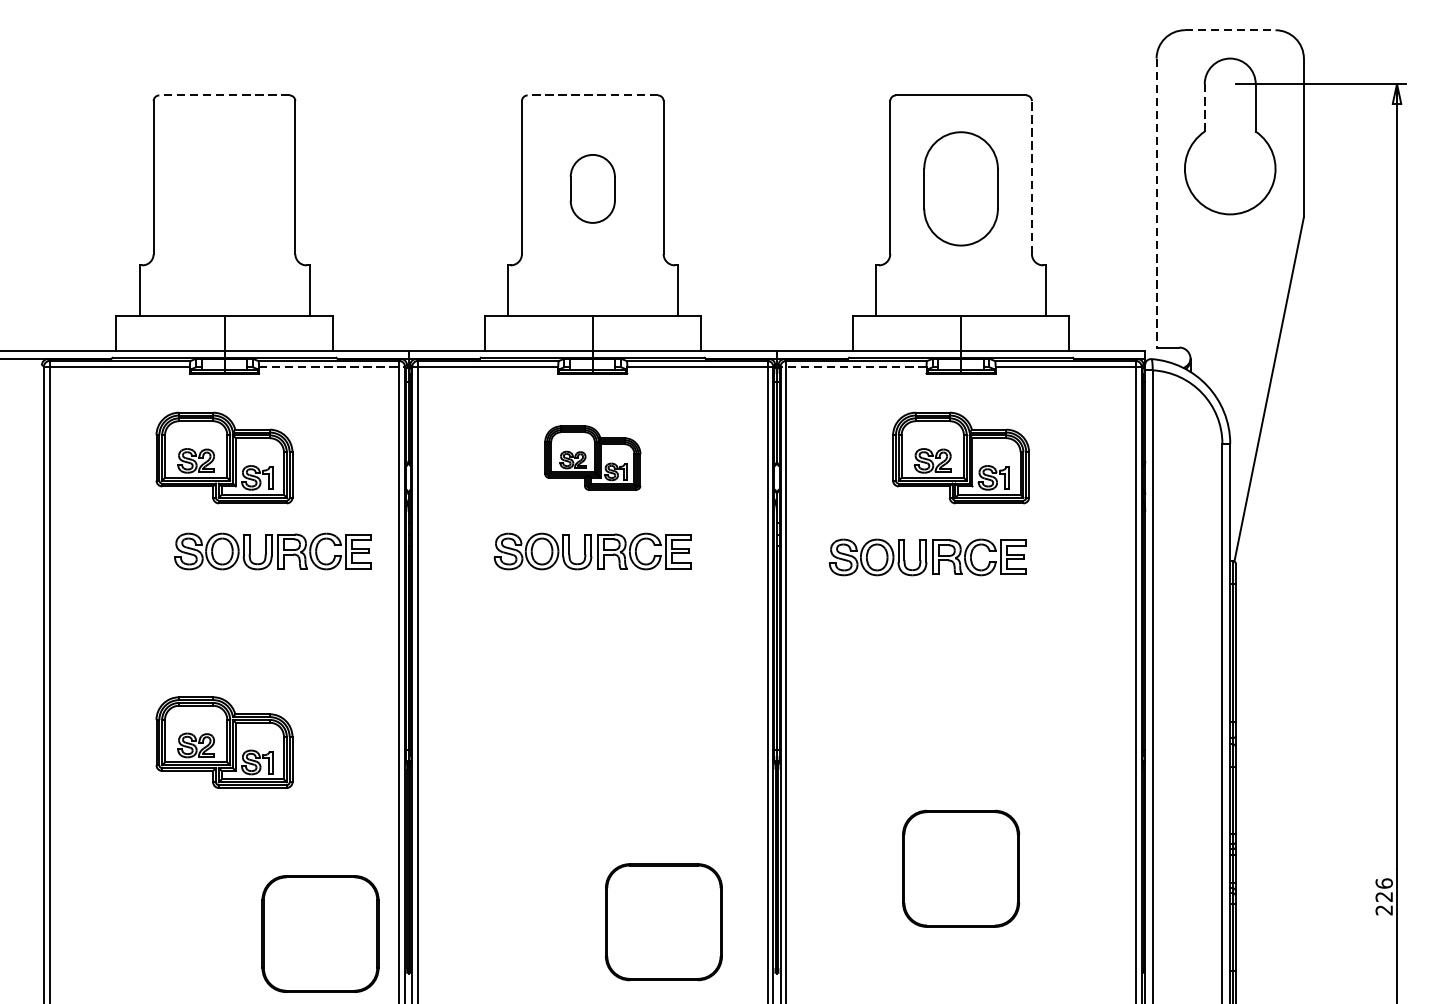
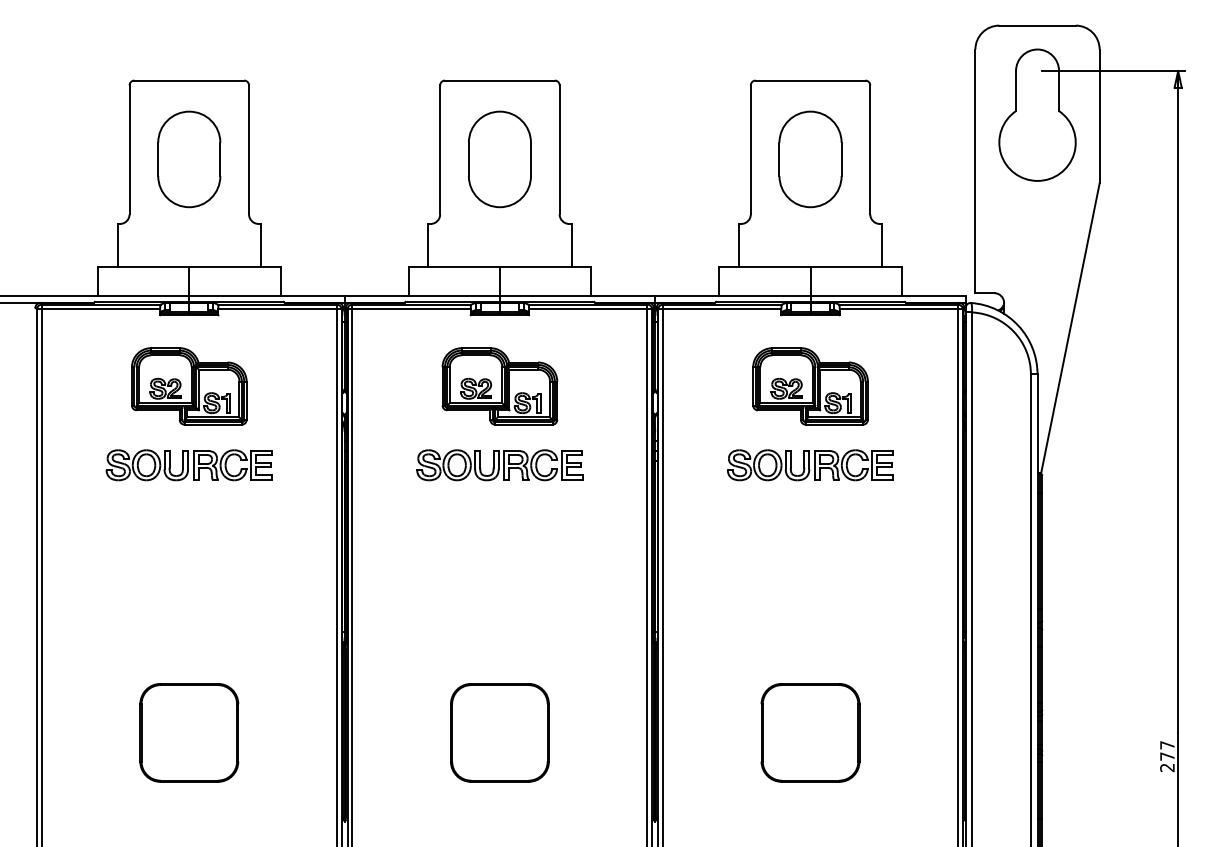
line: (1231, 30) -> (1038, 25), dashed -> solid
line: (224, 95) -> (189, 80), dashed -> solid
line: (592, 95) -> (499, 80), dashed -> solid
line: (1205, 107) -> (1016, 90), dashed -> solid
line: (1032, 177) -> (870, 149), dashed -> solid
part: (224, 188) -> (189, 159), added
part: (592, 188) -> (499, 159), size x1.67
line: (1156, 203) -> (975, 171), dashed -> solid
line: (332, 366) -> (280, 309), dashed -> solid
line: (853, 366) -> (719, 309), dashed -> solid
part: (592, 458) -> (499, 386), size x1.43
part: (272, 551) -> (188, 465), moved
part: (927, 557) -> (810, 465), moved
part: (224, 742) -> (189, 626), removed
text: (1384, 889) -> (1167, 750), 226 -> 277
part: (663, 921) -> (499, 732), moved
part: (320, 933) -> (189, 732), moved

